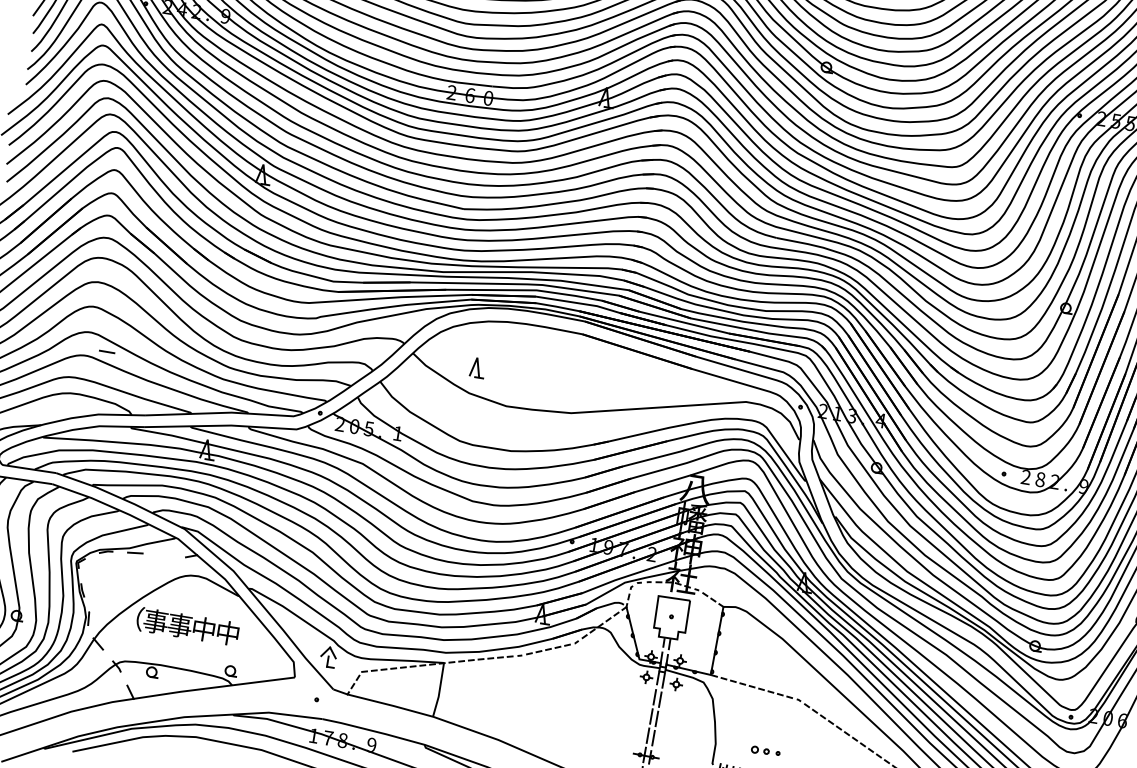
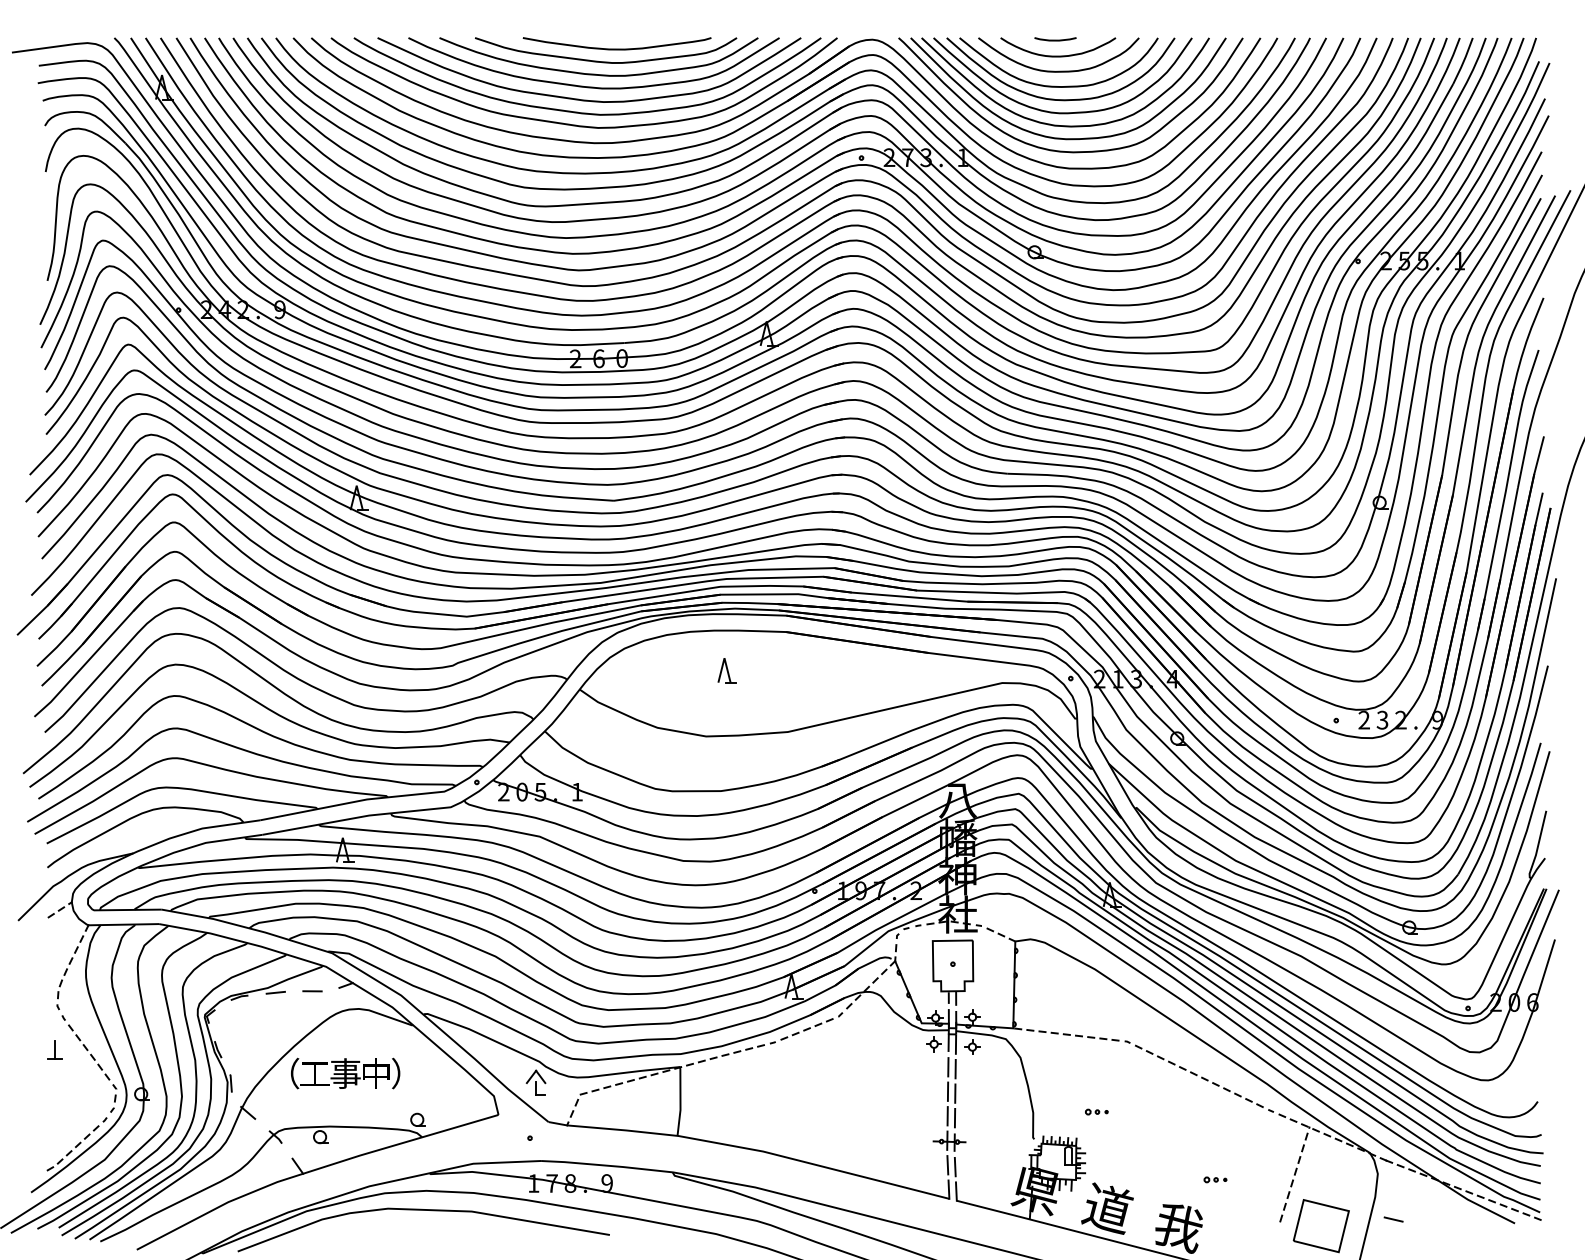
line: (107, 352) -> (312, 991), moved
part: (477, 367) -> (726, 670), moved
text: (1040, 479) -> (1382, 719), 8 -> 3
text: (155, 621) -> (314, 1073), 事 -> 工
text: (227, 633) -> (405, 1073), 中 -> ）
part: (765, 750) -> (1096, 1111), size x0.62

